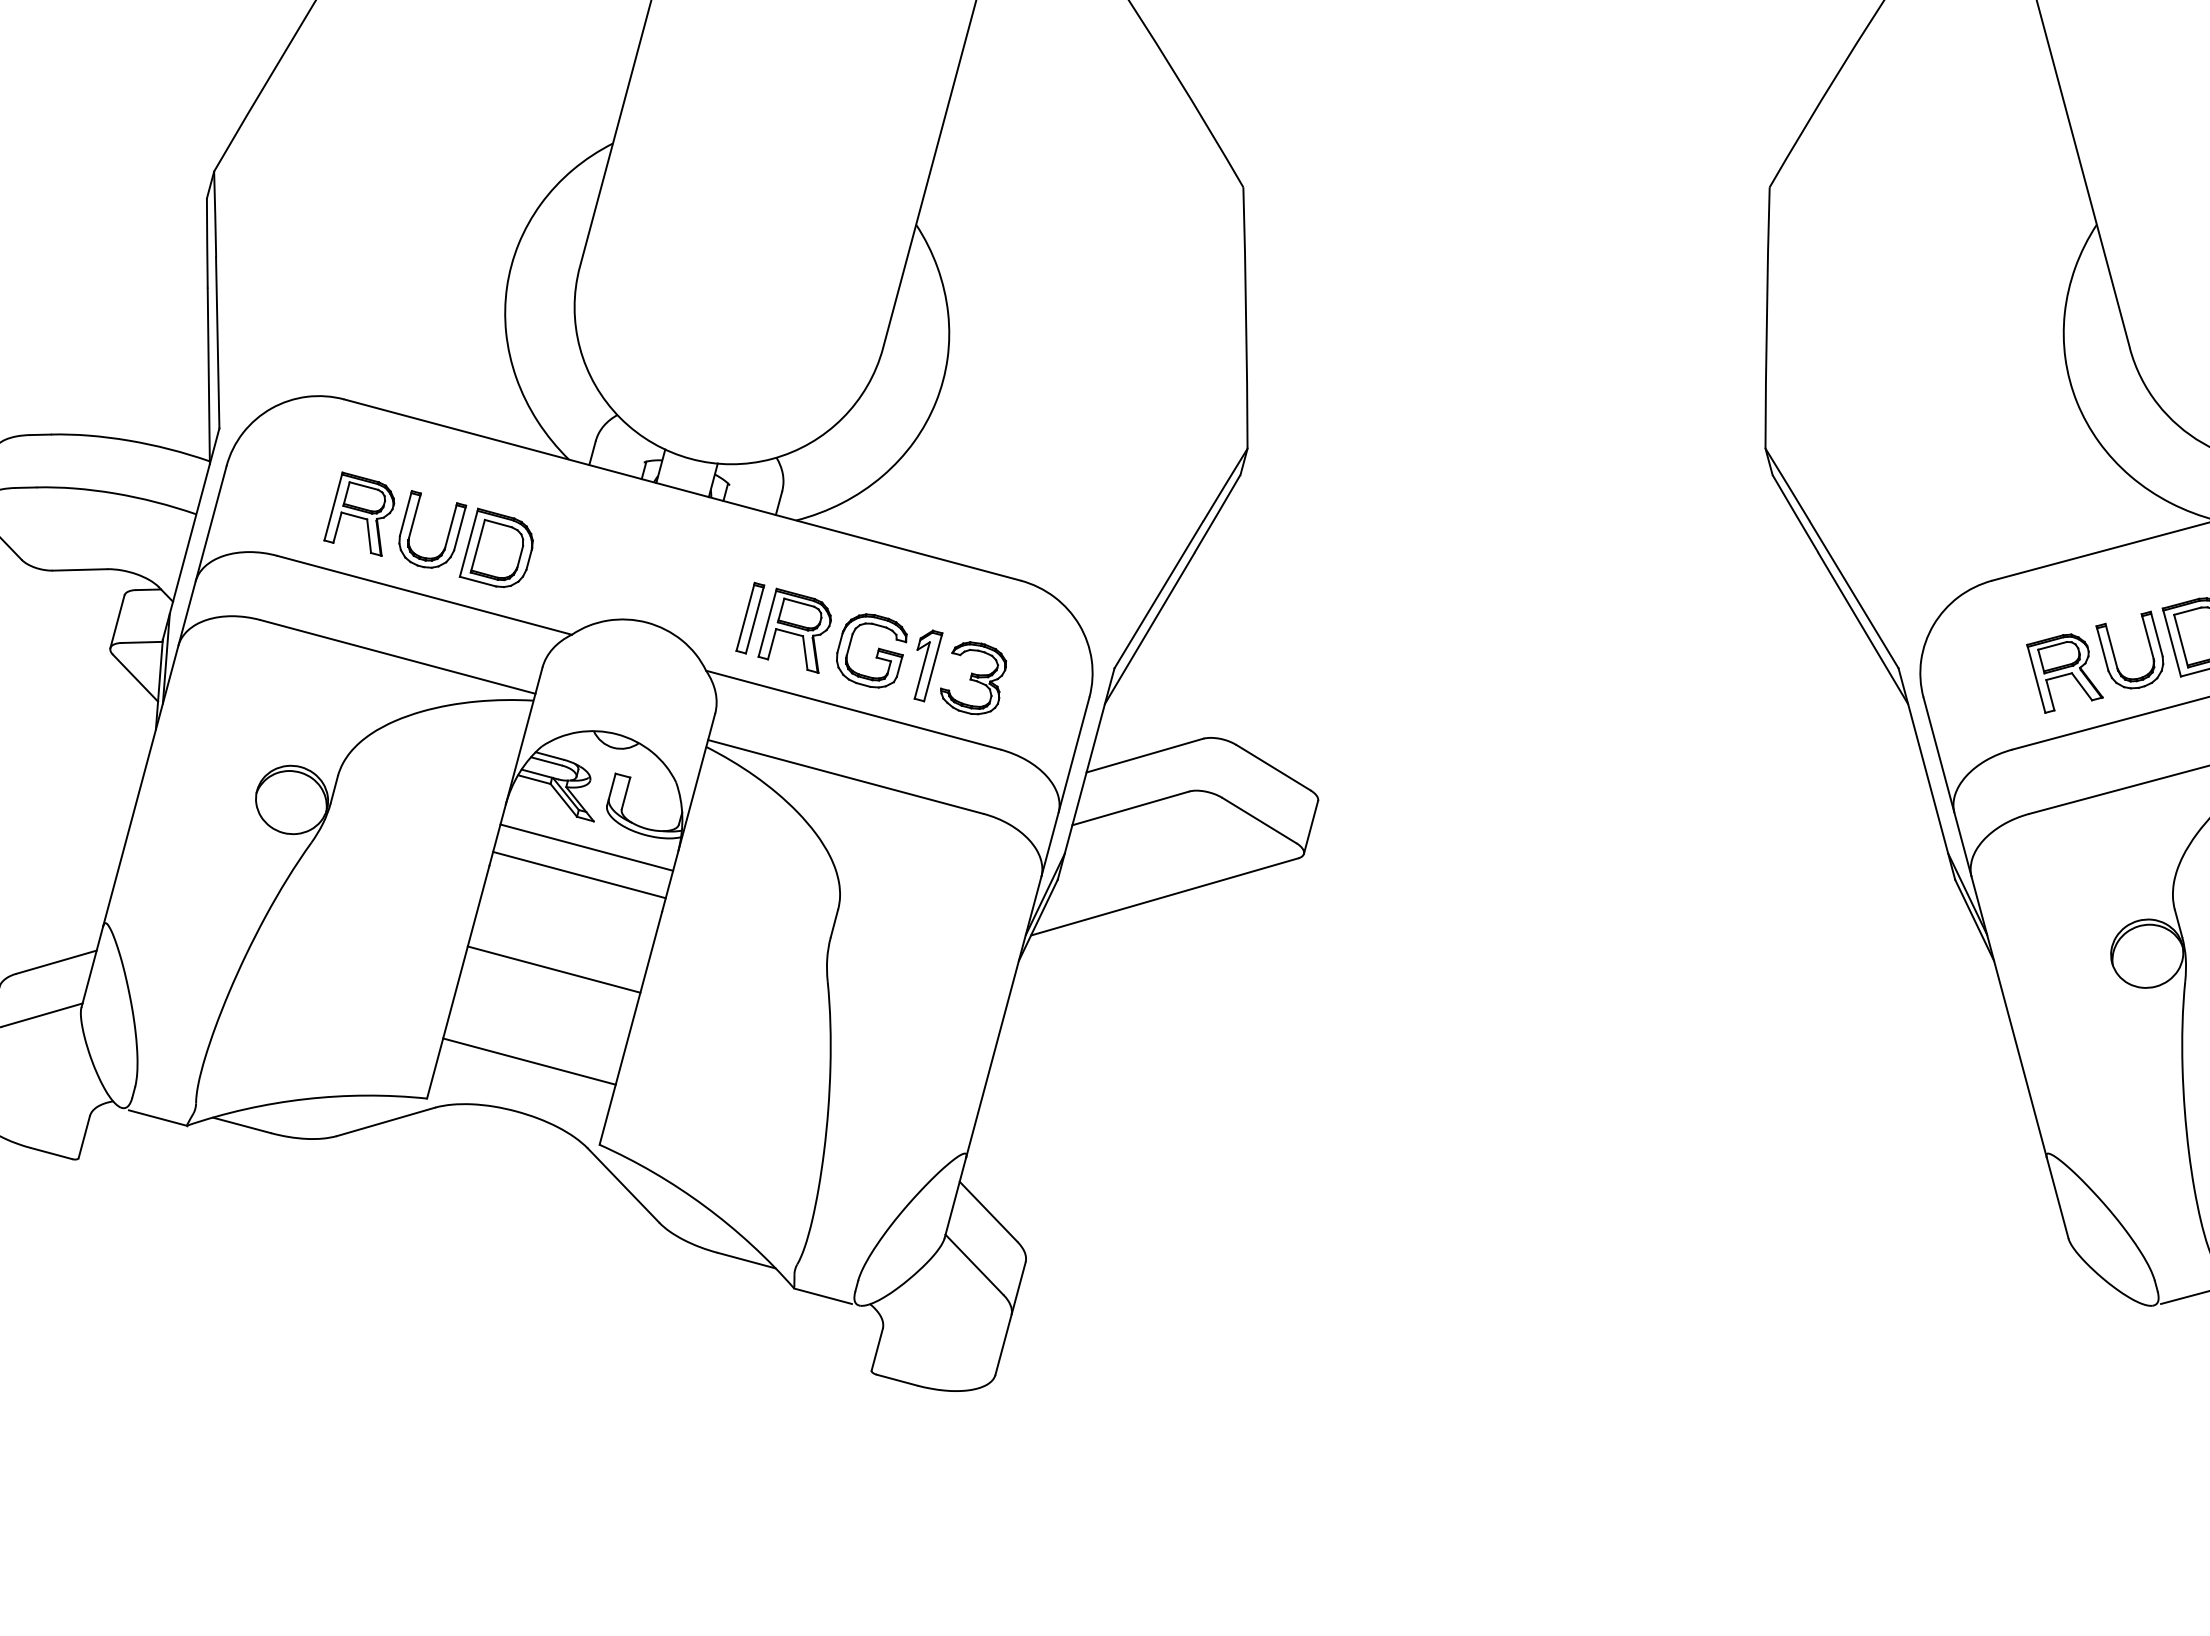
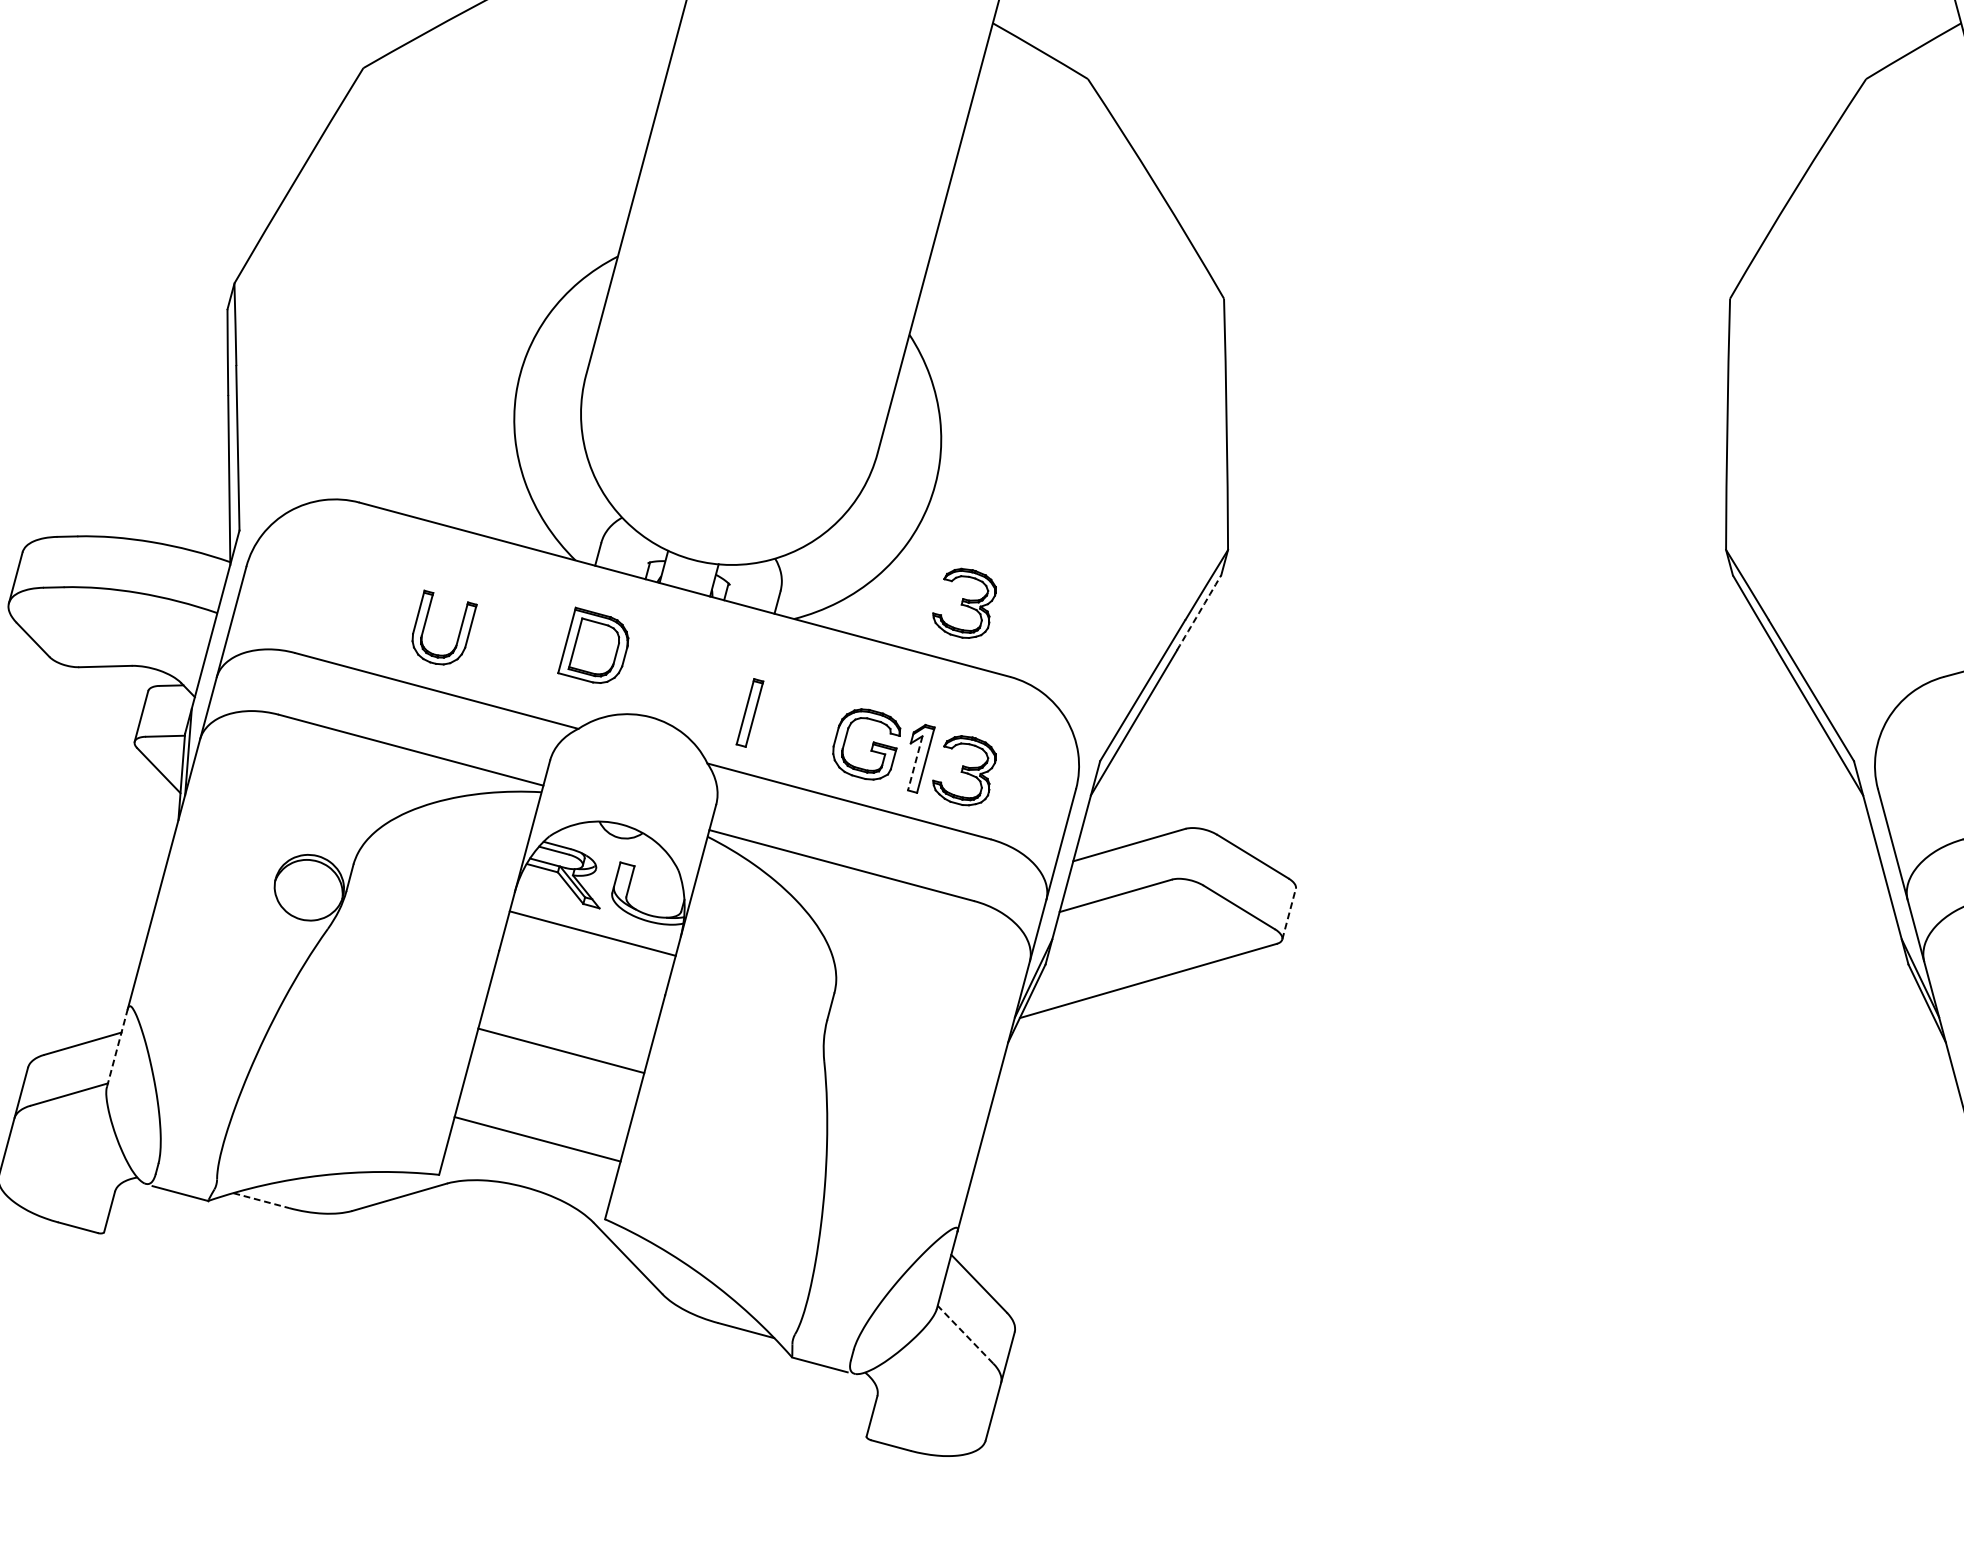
part: (973, 504) -> (964, 603), added
part: (359, 513) -> (374, 612), removed
arc: (1217, 514) -> (1199, 613), solid -> dashed
part: (495, 547) -> (592, 644), moved
part: (794, 630) -> (792, 724), removed
line: (922, 671) -> (915, 764), solid -> dashed
line: (1311, 826) -> (1289, 913), solid -> dashed
line: (579, 874) -> (585, 959), removed
line: (92, 966) -> (117, 1047), solid -> dashed
line: (242, 1125) -> (261, 1200), solid -> dashed
line: (974, 1264) -> (965, 1334), solid -> dashed

